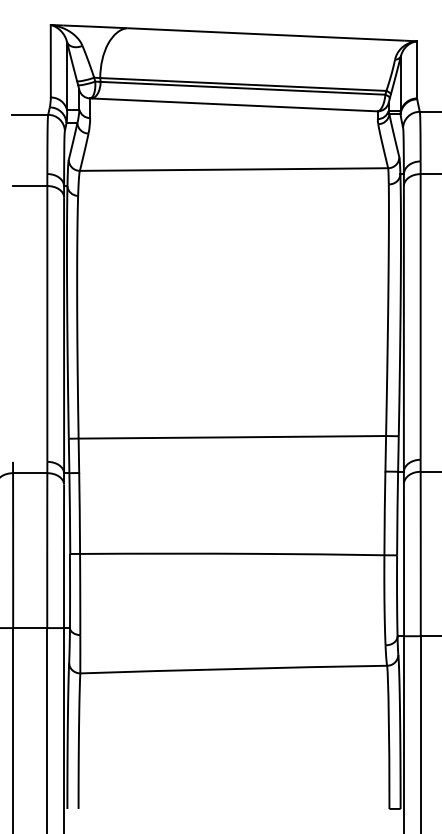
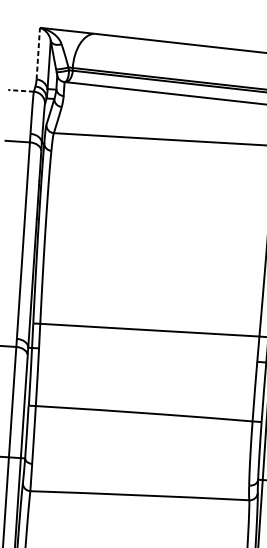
line: (50, 60) -> (38, 53), solid -> dashed
line: (30, 114) -> (21, 90), solid -> dashed

